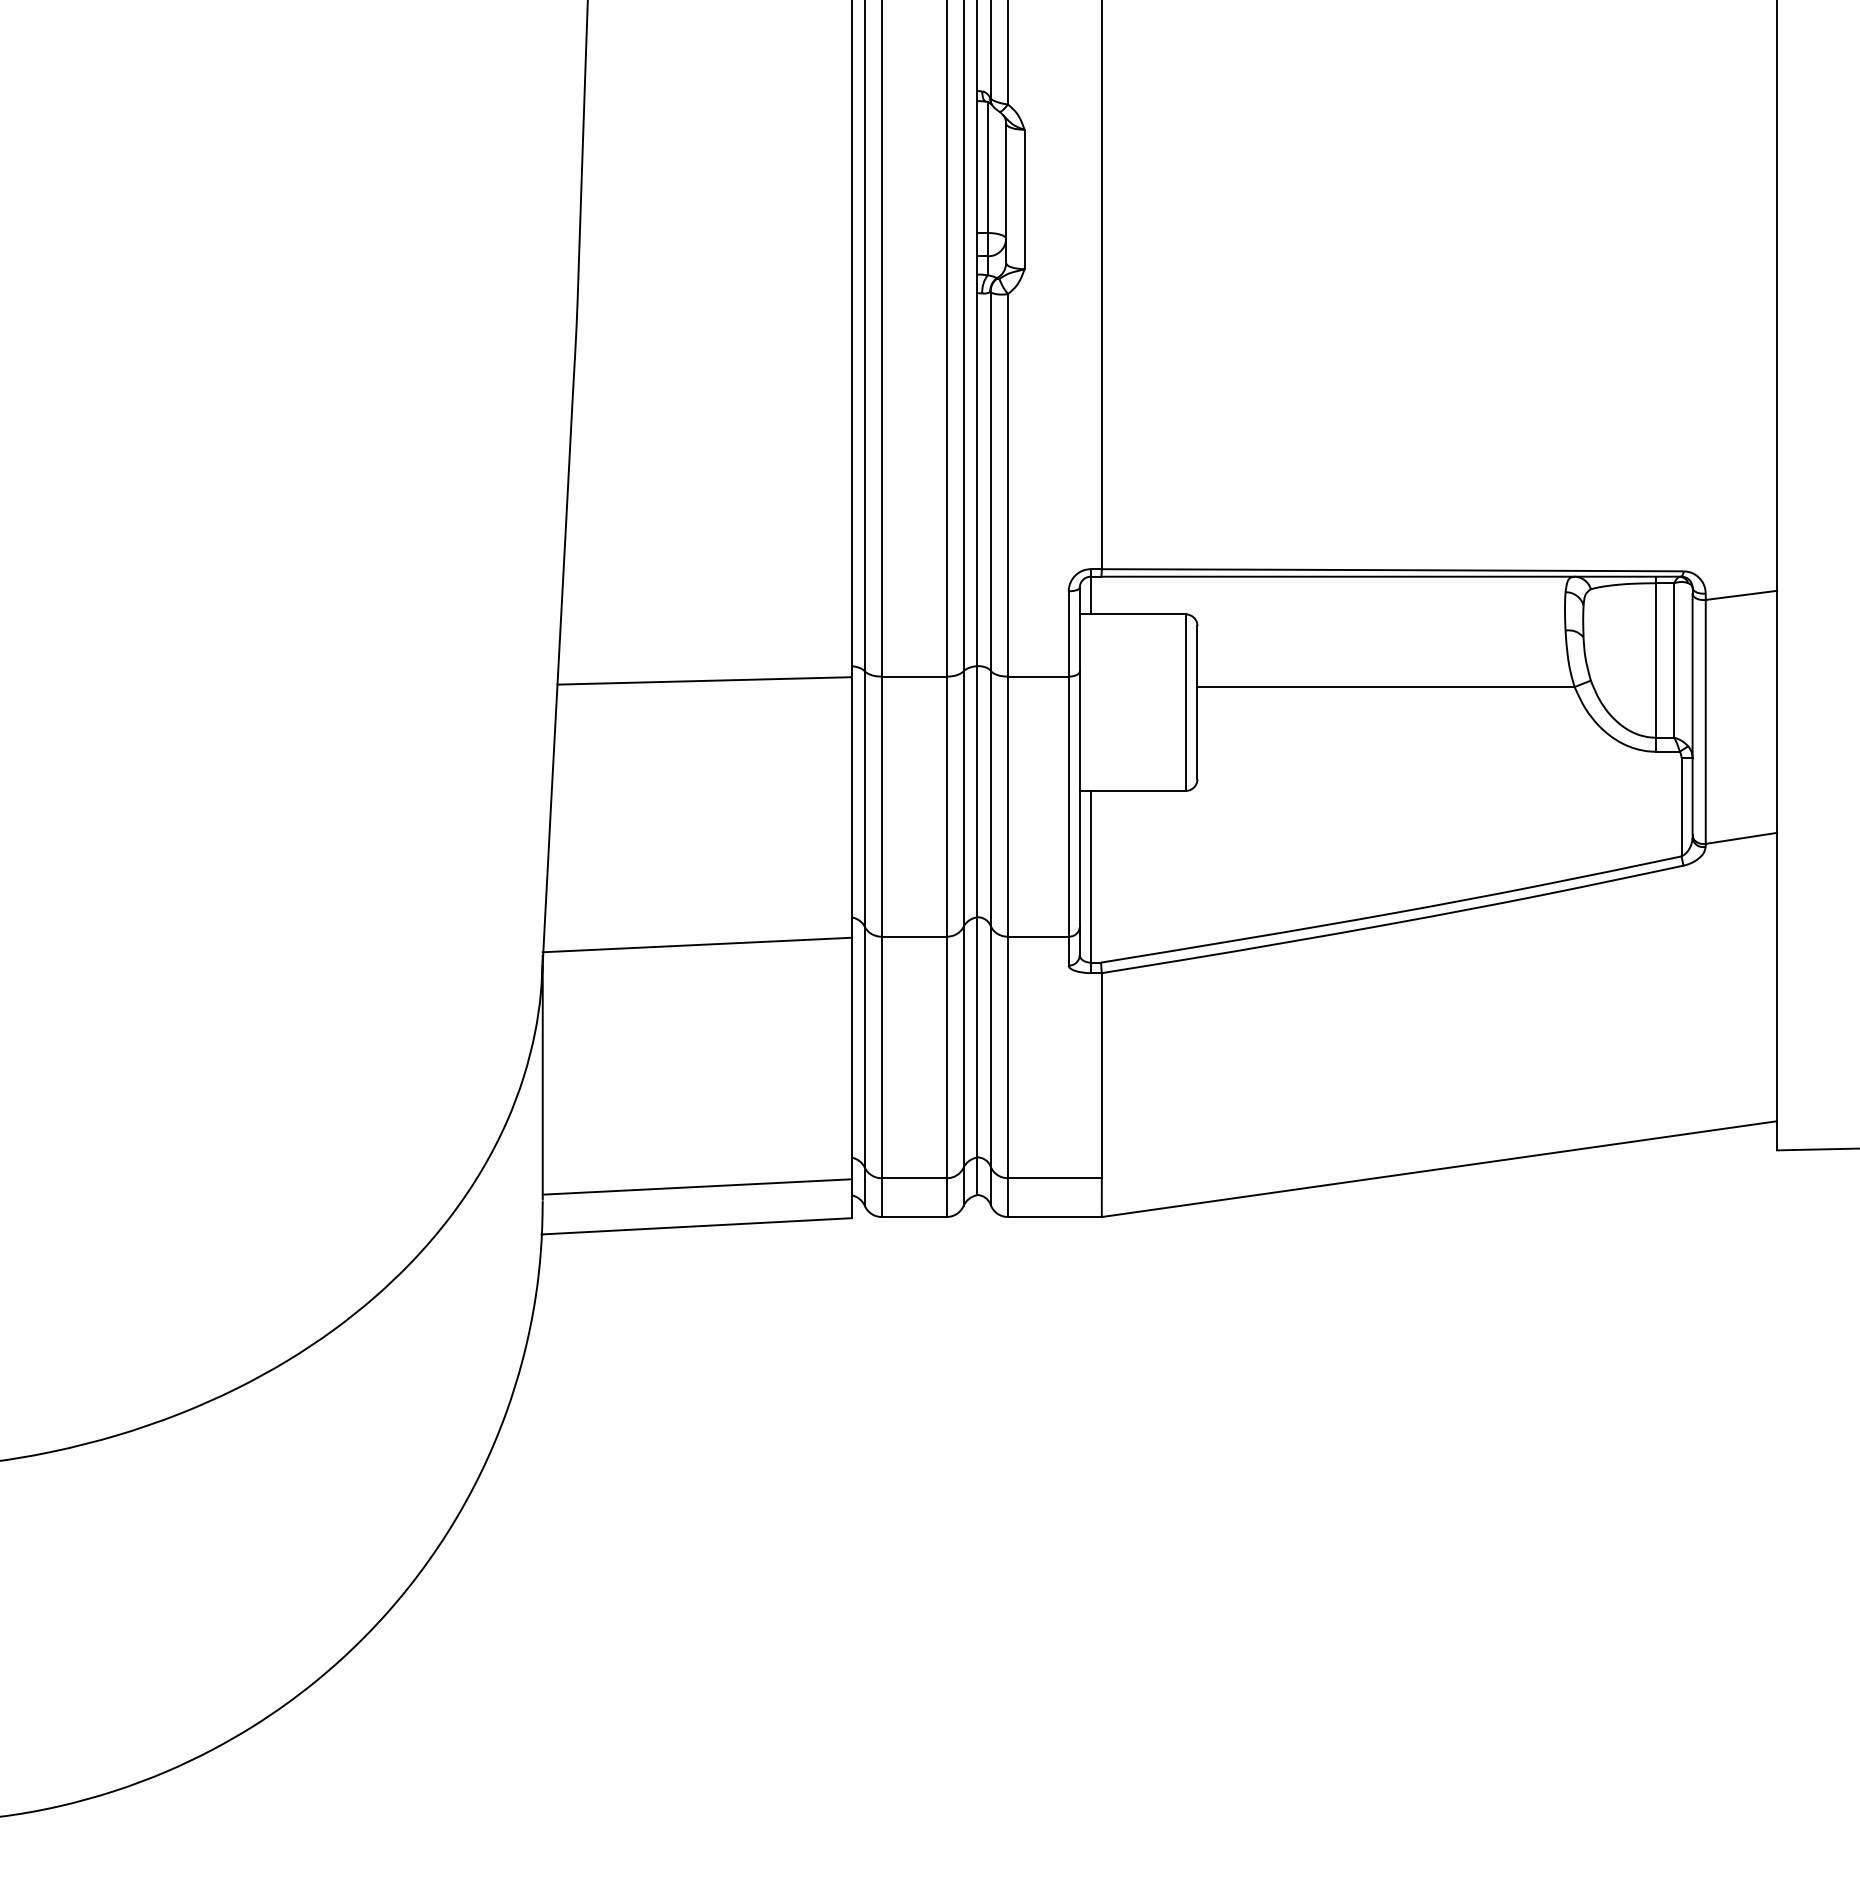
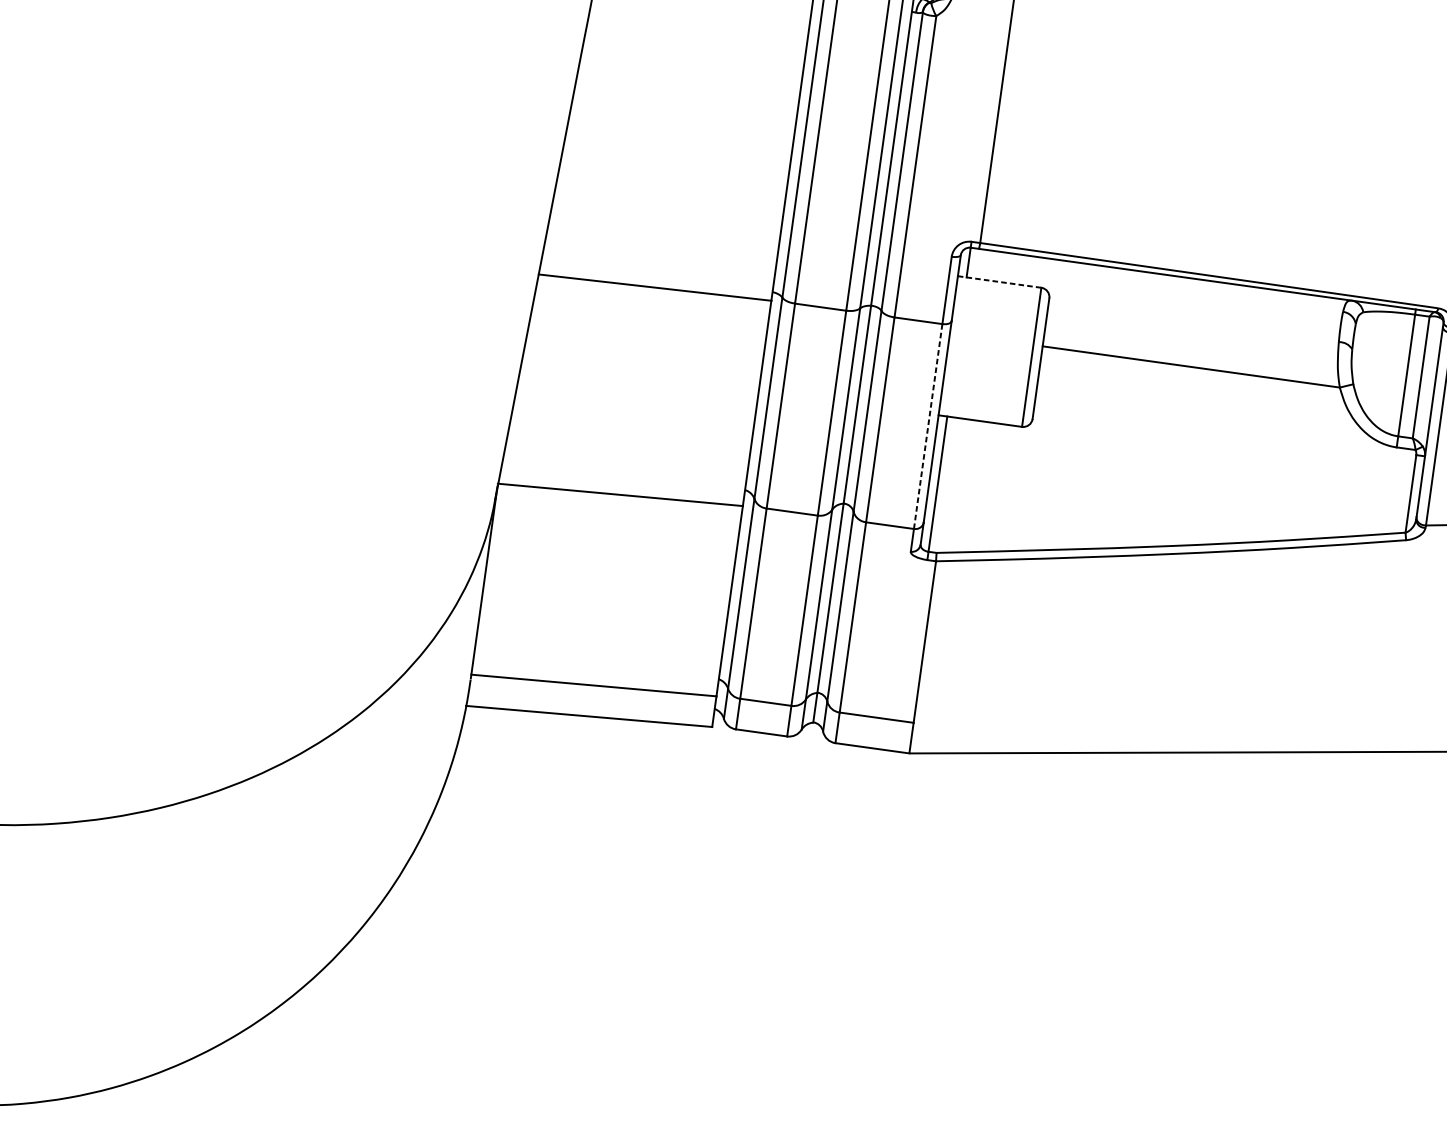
line: (1132, 614) -> (999, 282), solid -> dashed
line: (1068, 806) -> (928, 426), solid -> dashed

